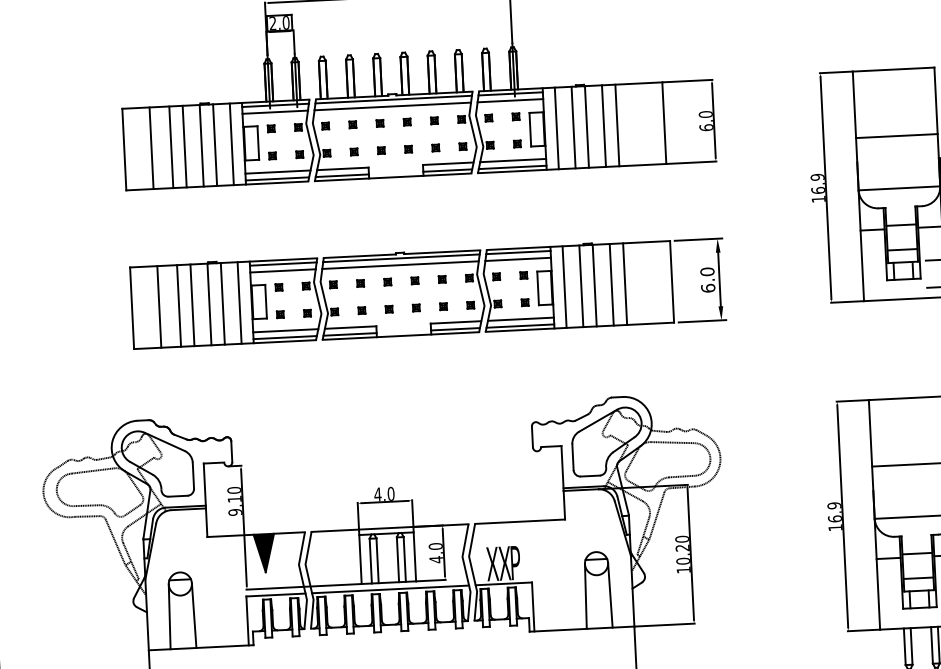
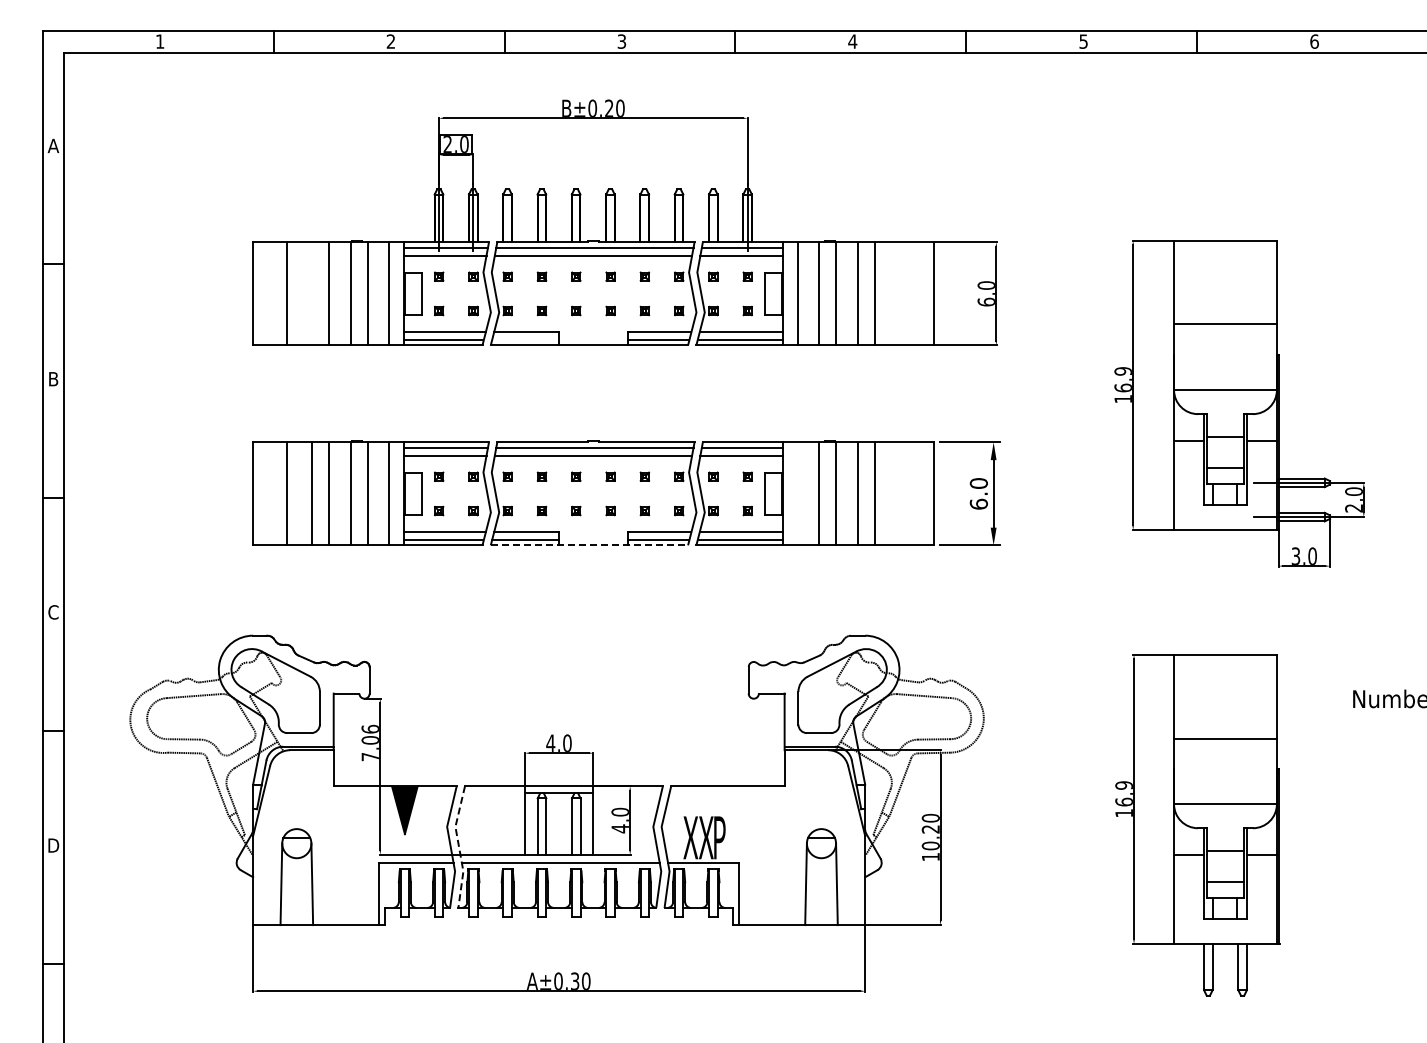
line: (171, 146) -> (312, 293), removed
line: (342, 176) -> (525, 340), removed
line: (564, 286) -> (798, 493), removed
line: (400, 336) -> (589, 545), solid -> dashed
text: (234, 500) -> (369, 742), 9.10 -> 7.06
line: (309, 580) -> (459, 847), solid -> dashed

